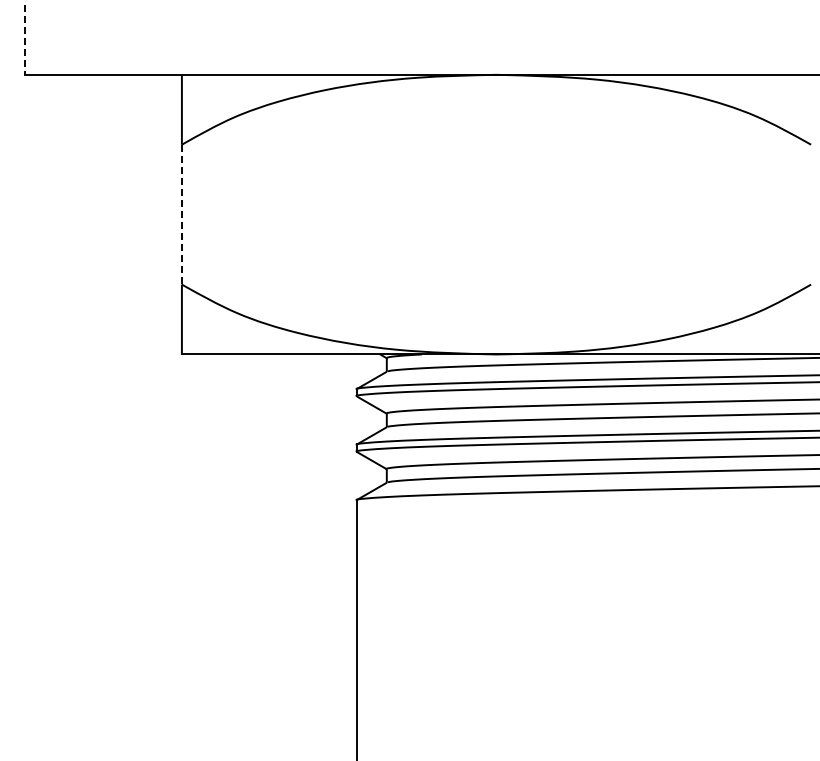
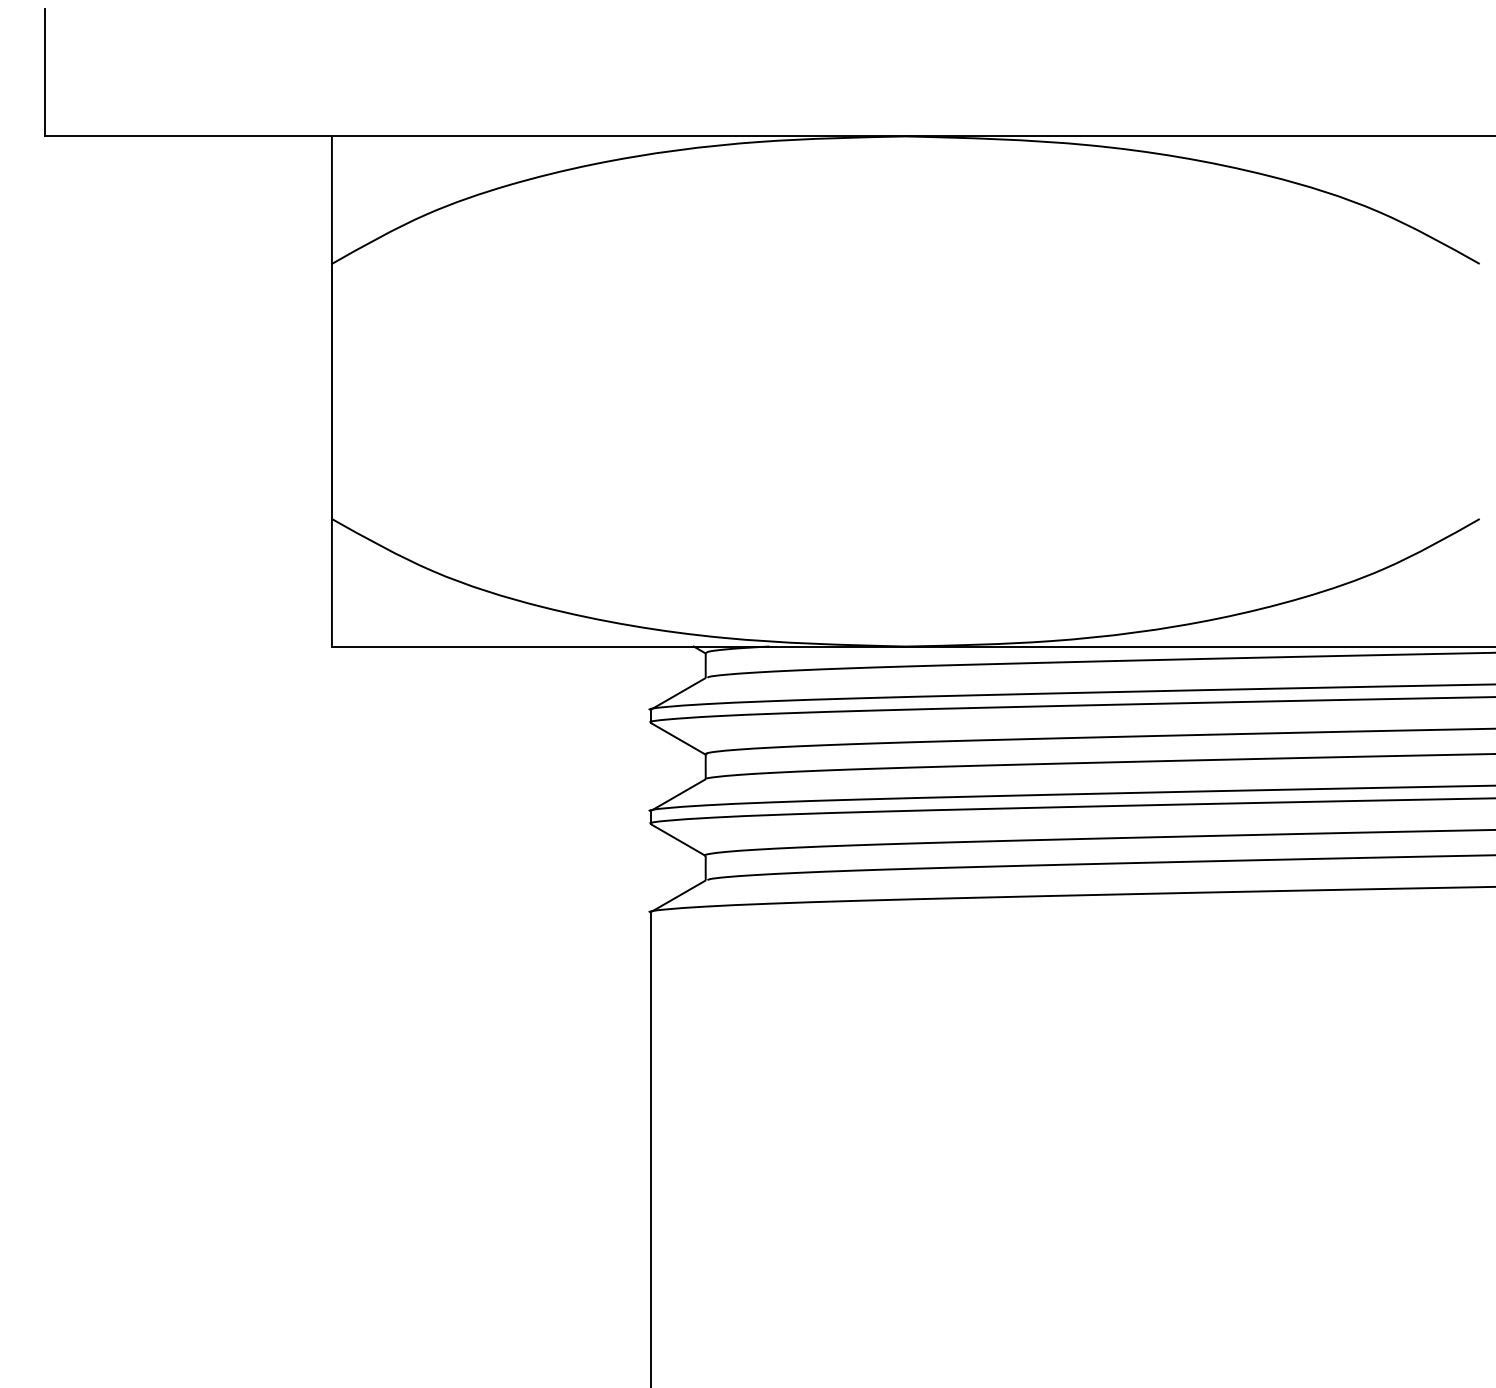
line: (24, 39) -> (44, 71), dashed -> solid
line: (181, 214) -> (331, 391), dashed -> solid

